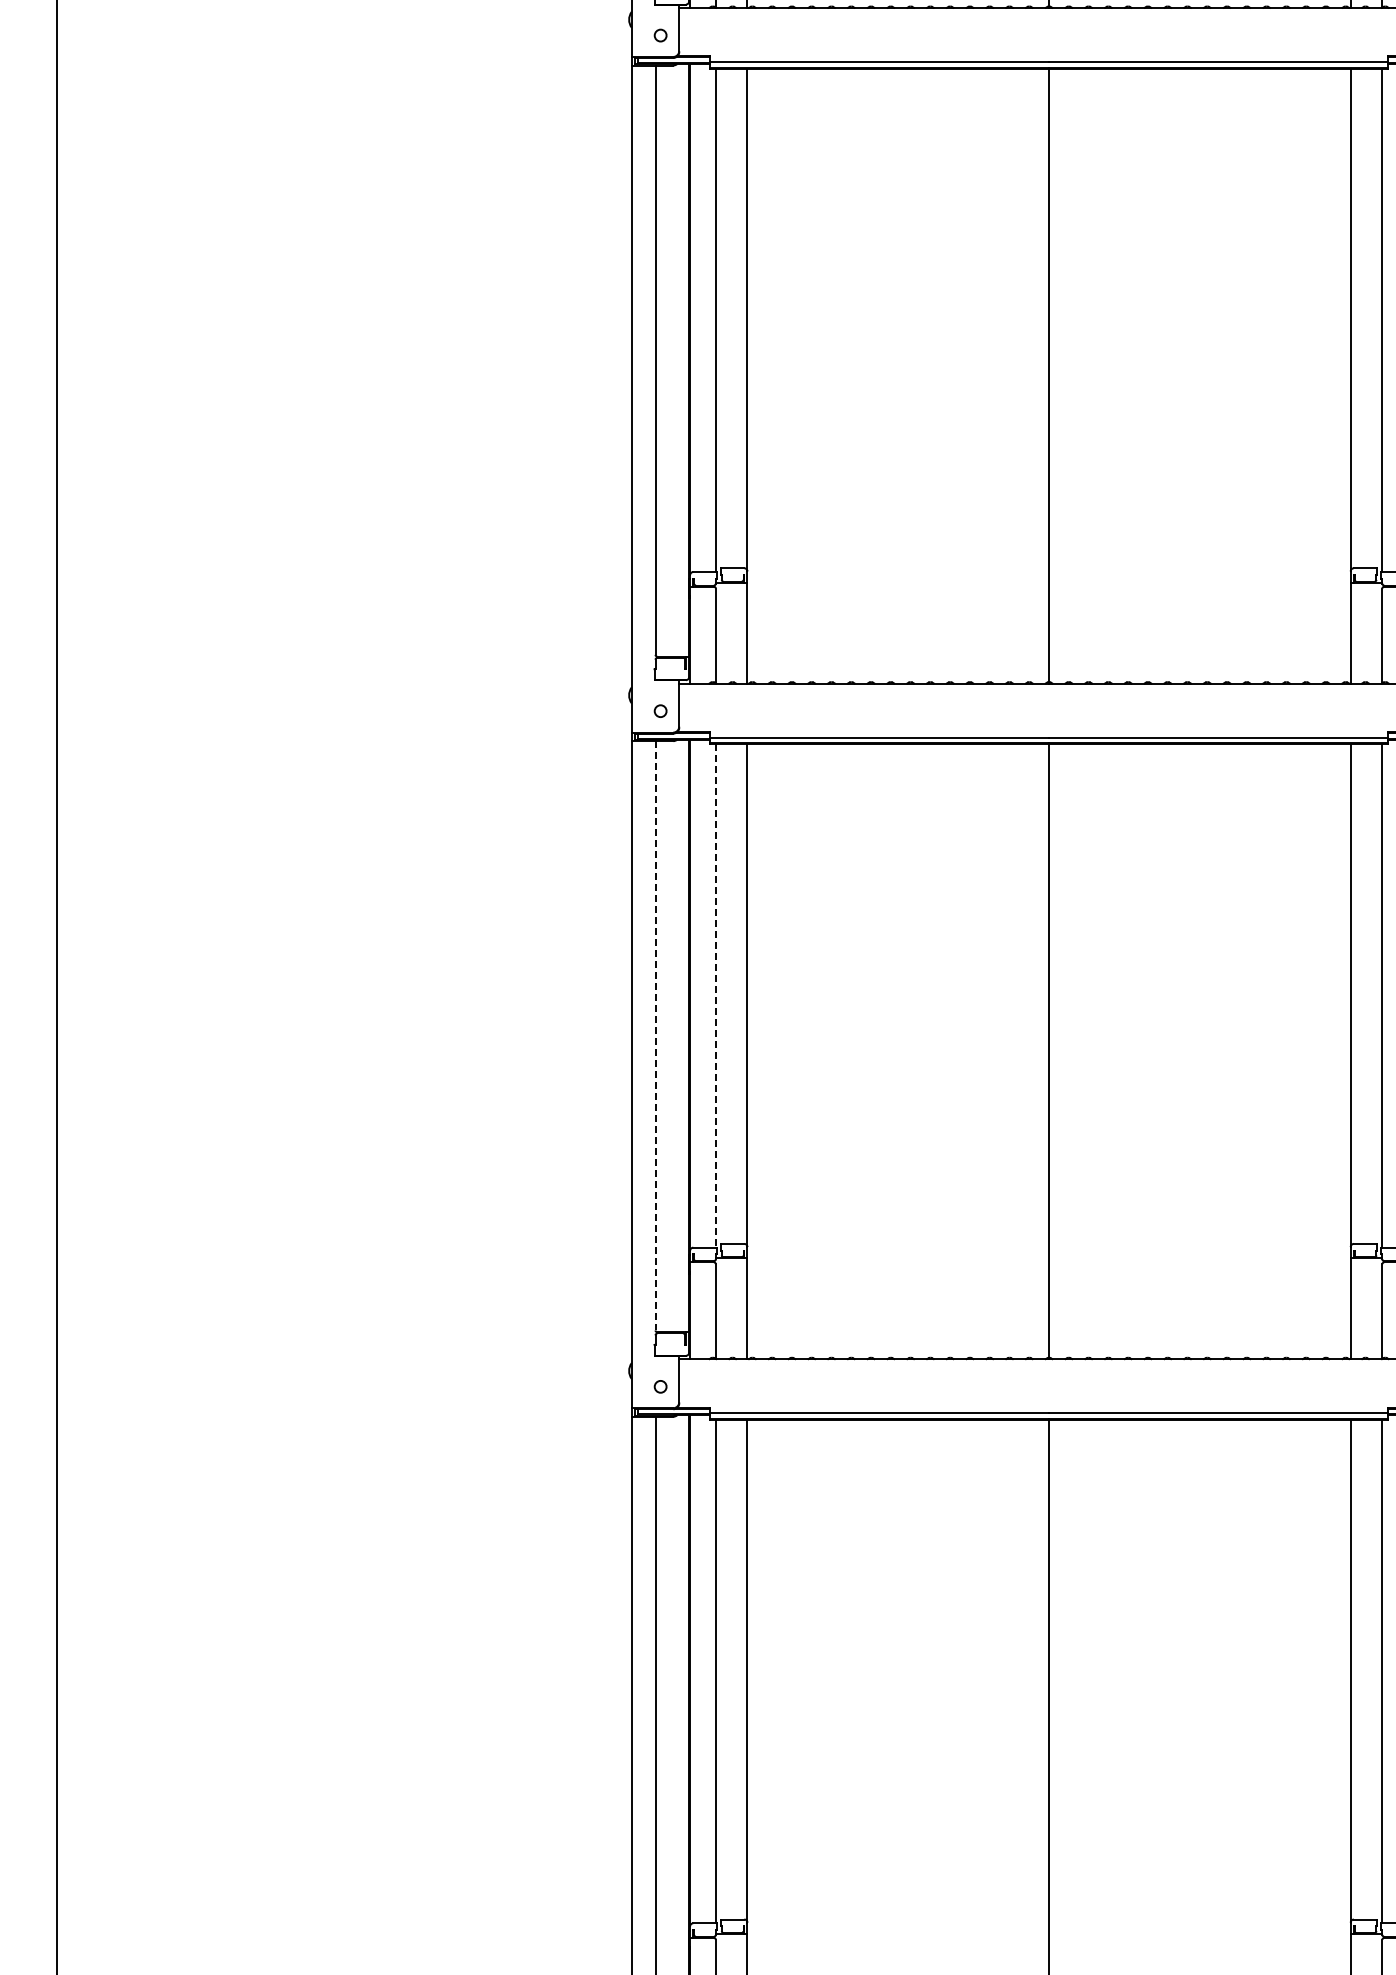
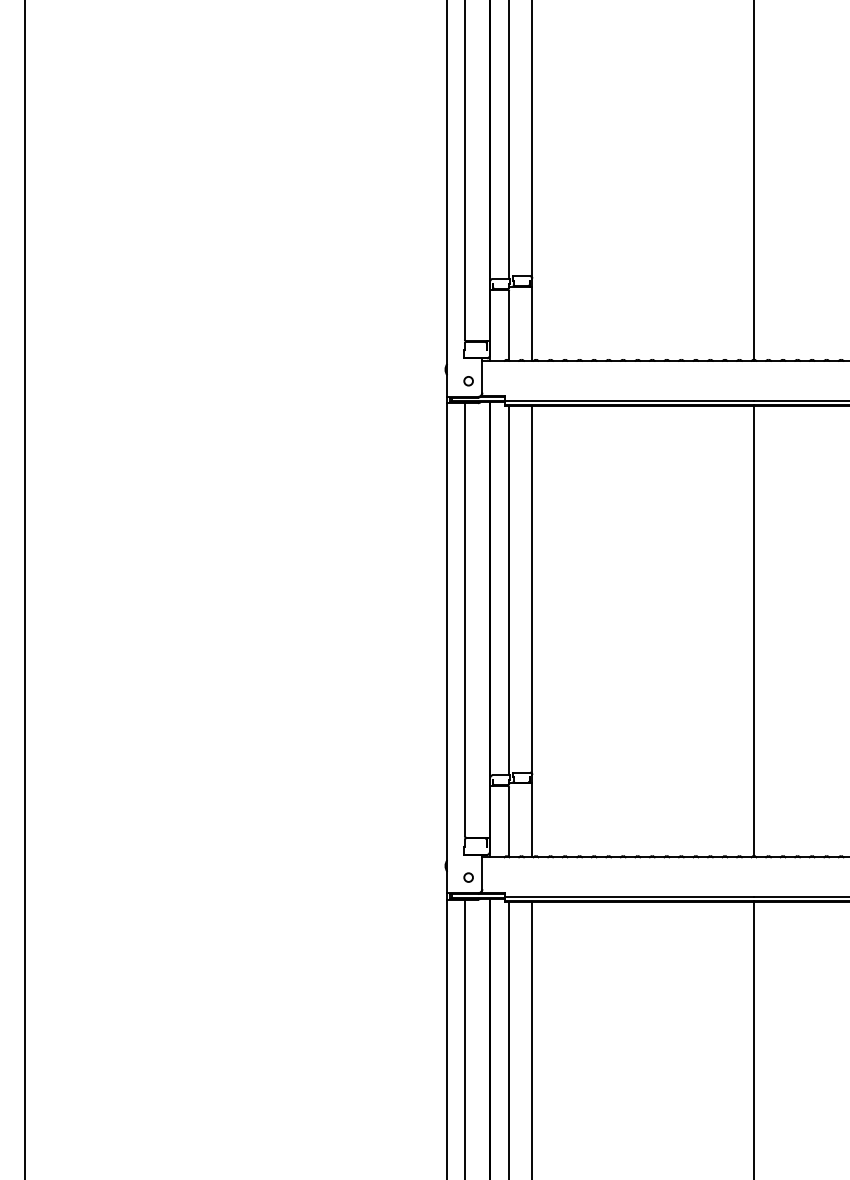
line: (715, 996) -> (508, 590), dashed -> solid
line: (655, 1035) -> (464, 619), dashed -> solid

